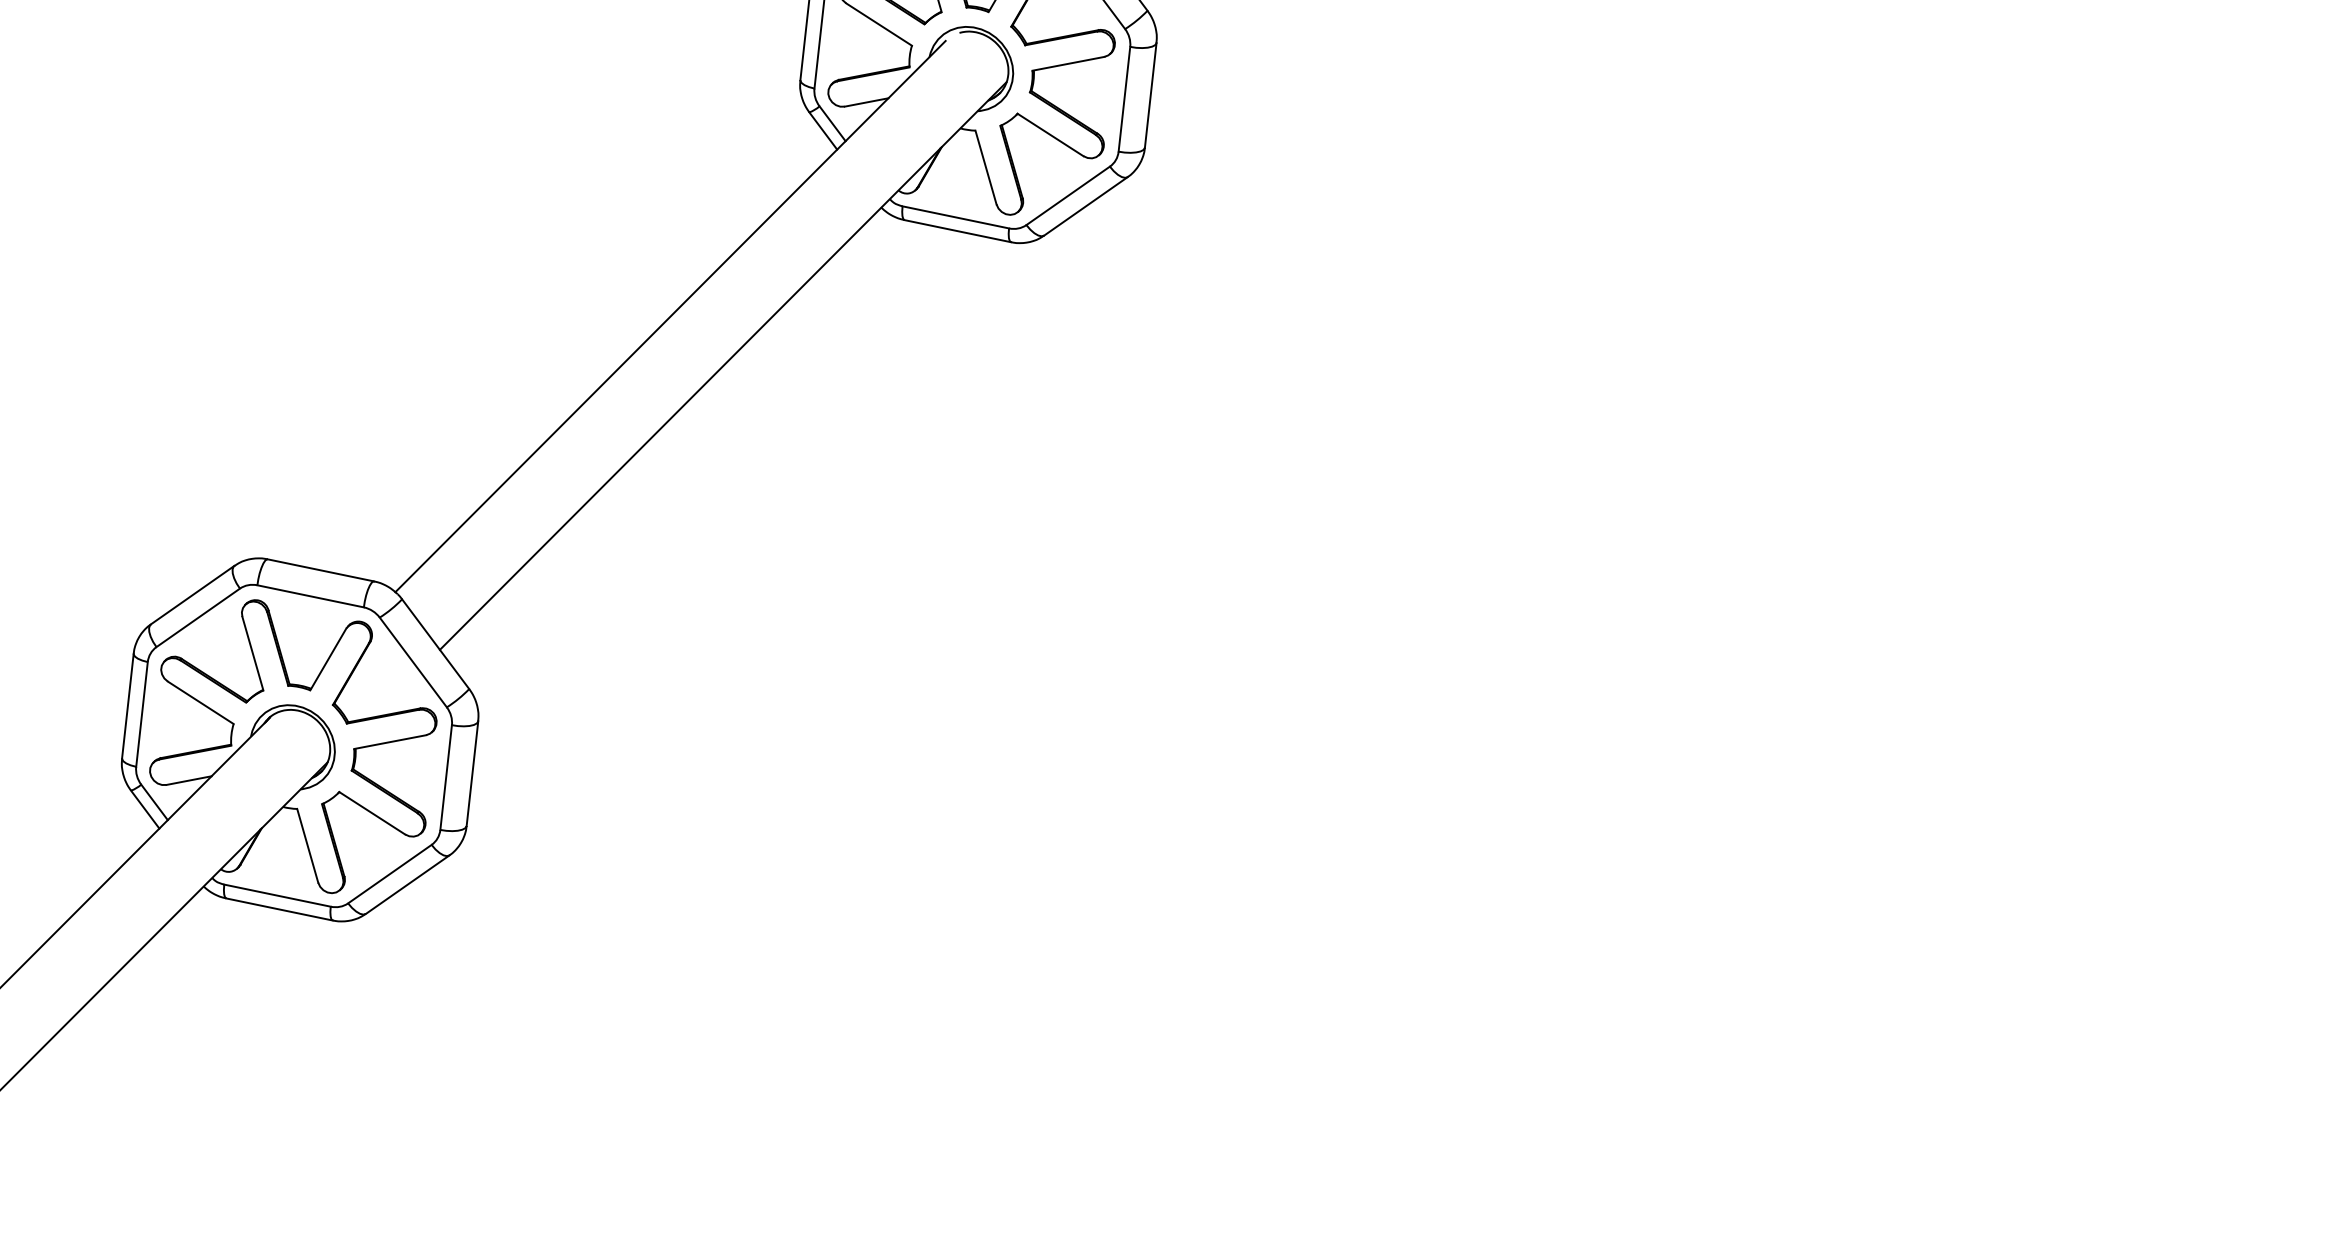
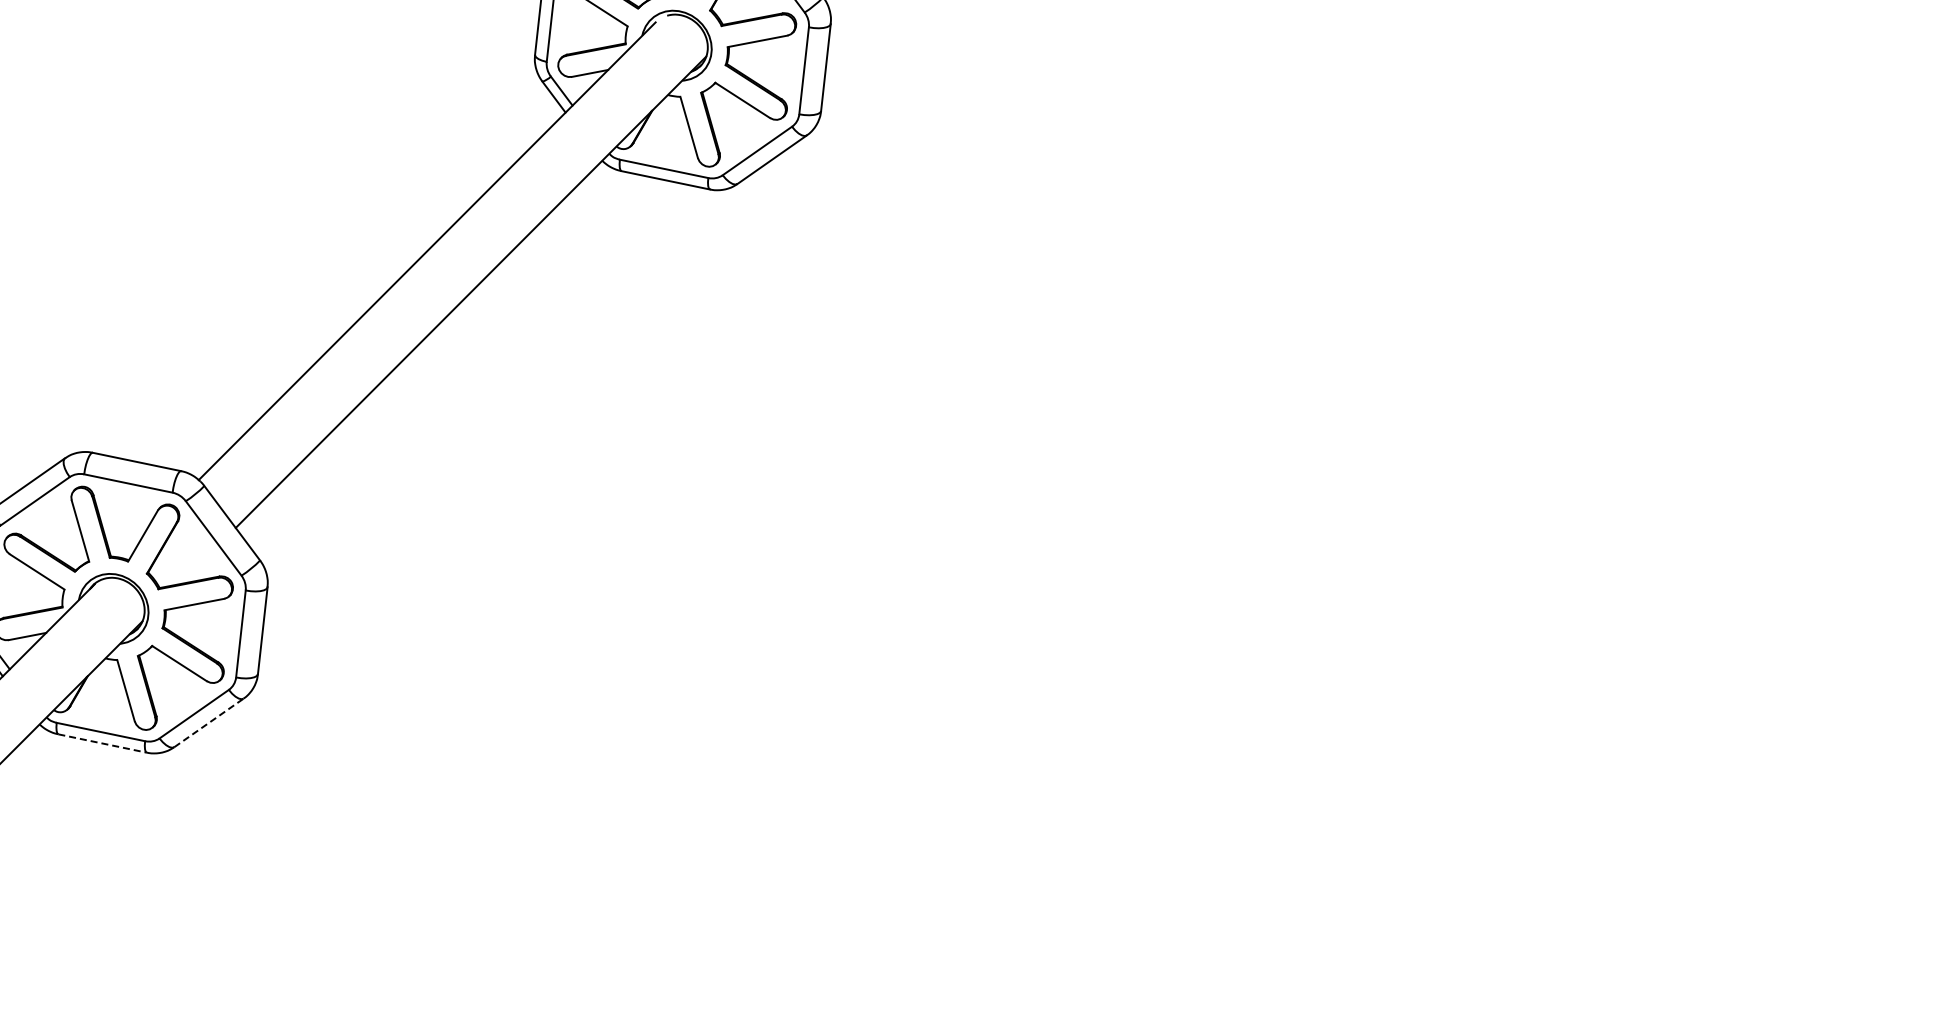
line: (408, 884) -> (209, 722), solid -> dashed
line: (280, 909) -> (103, 743), solid -> dashed

